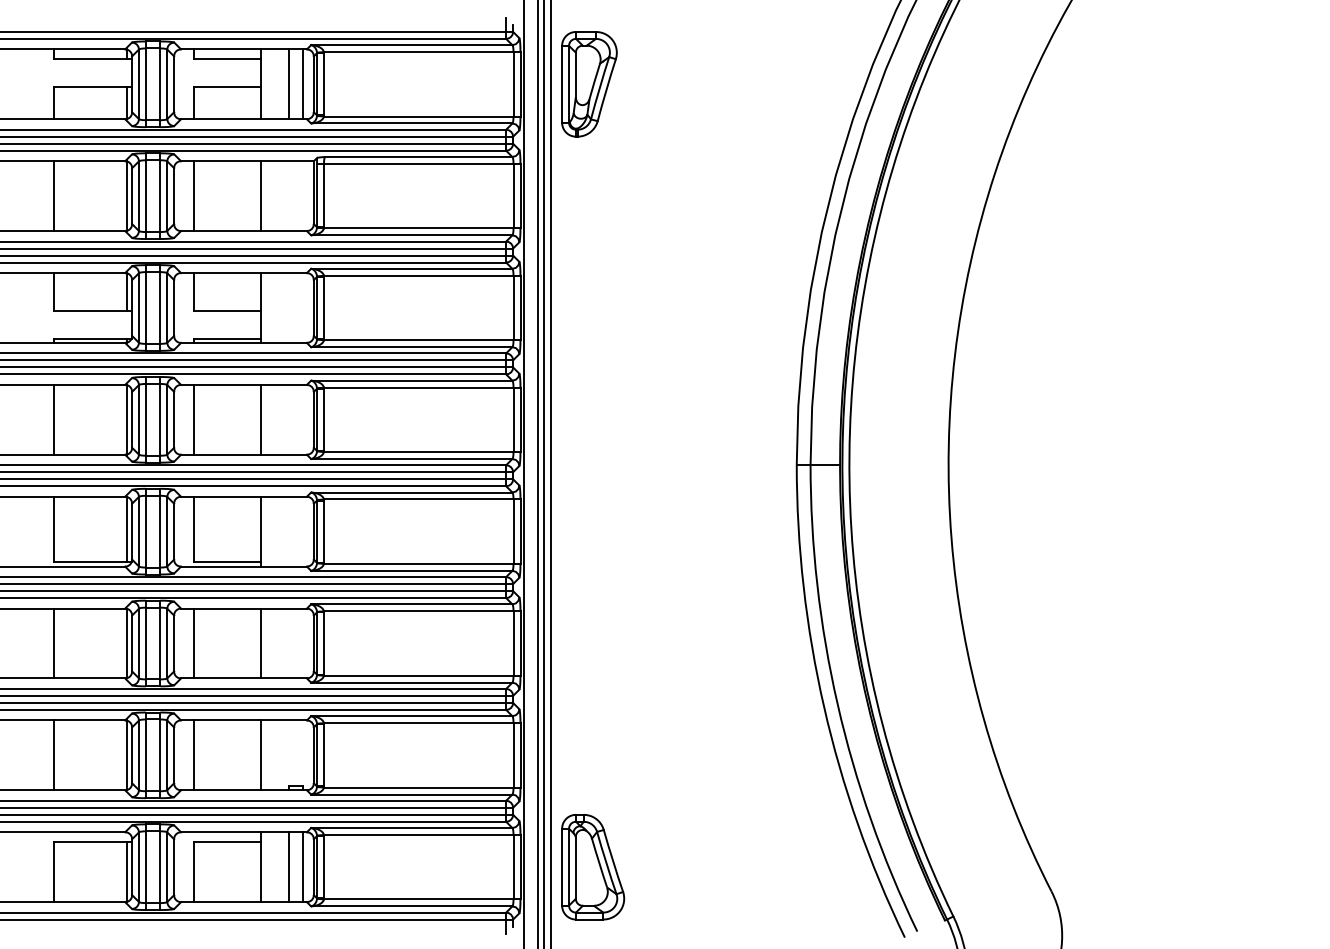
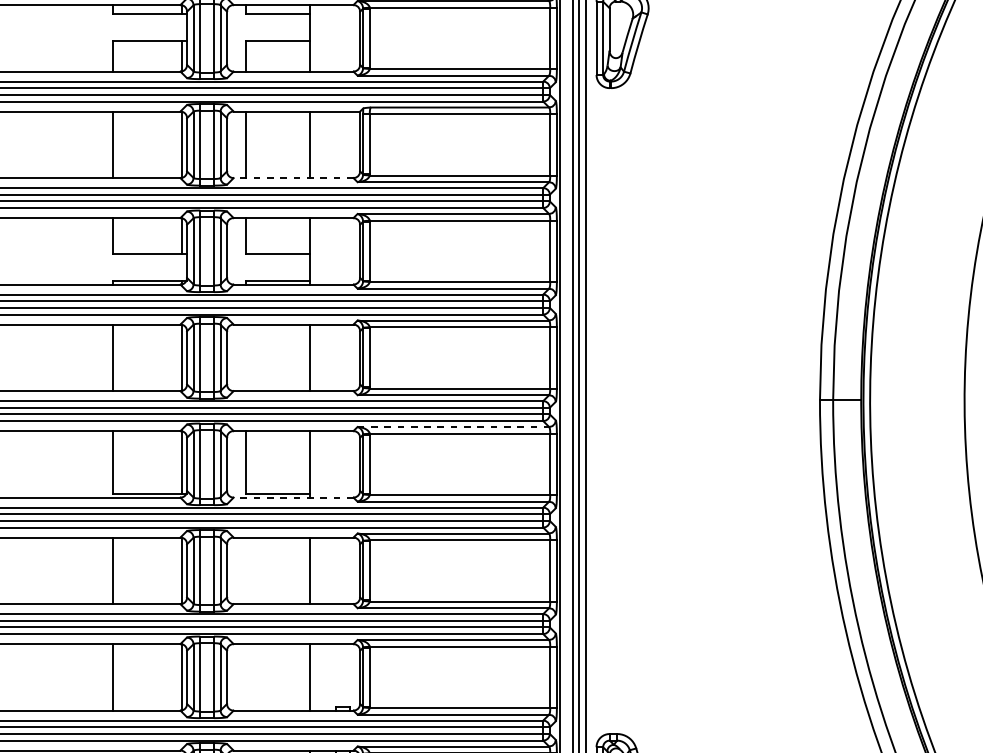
line: (288, 84) -> (335, 38), removed
line: (302, 84) -> (349, 38), removed
line: (244, 231) -> (294, 178), solid -> dashed
line: (193, 419) -> (245, 357), removed
line: (411, 492) -> (453, 427), solid -> dashed
line: (244, 566) -> (294, 497), solid -> dashed
line: (193, 643) -> (245, 570), removed
line: (193, 755) -> (245, 677), removed

